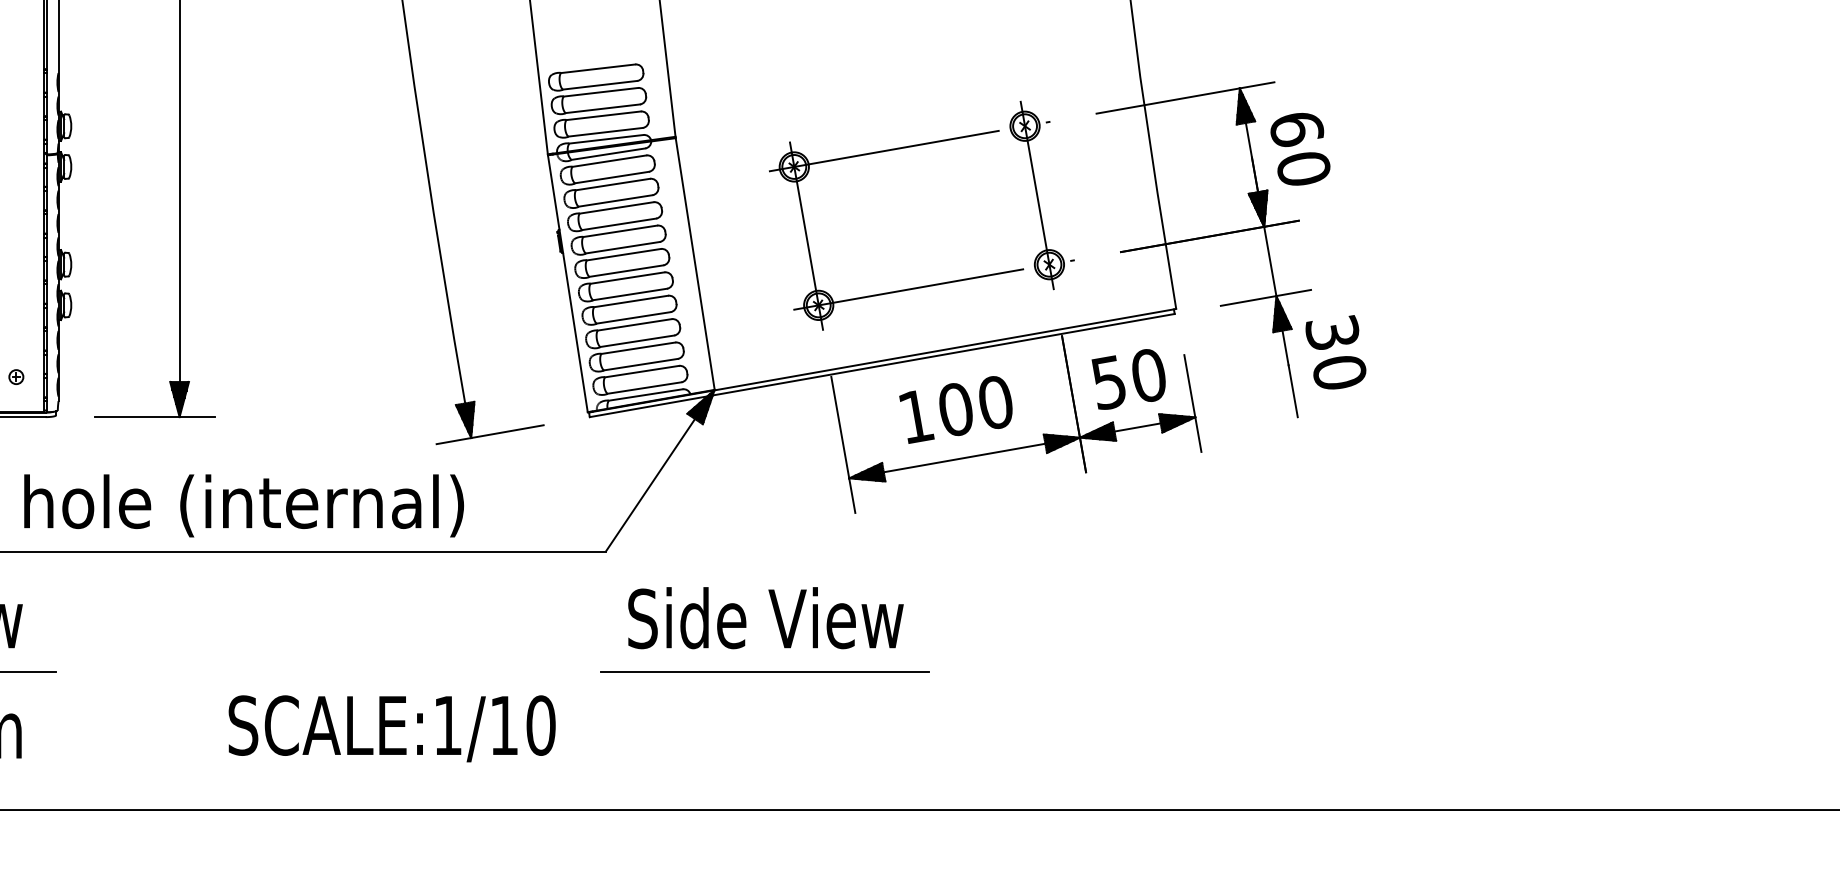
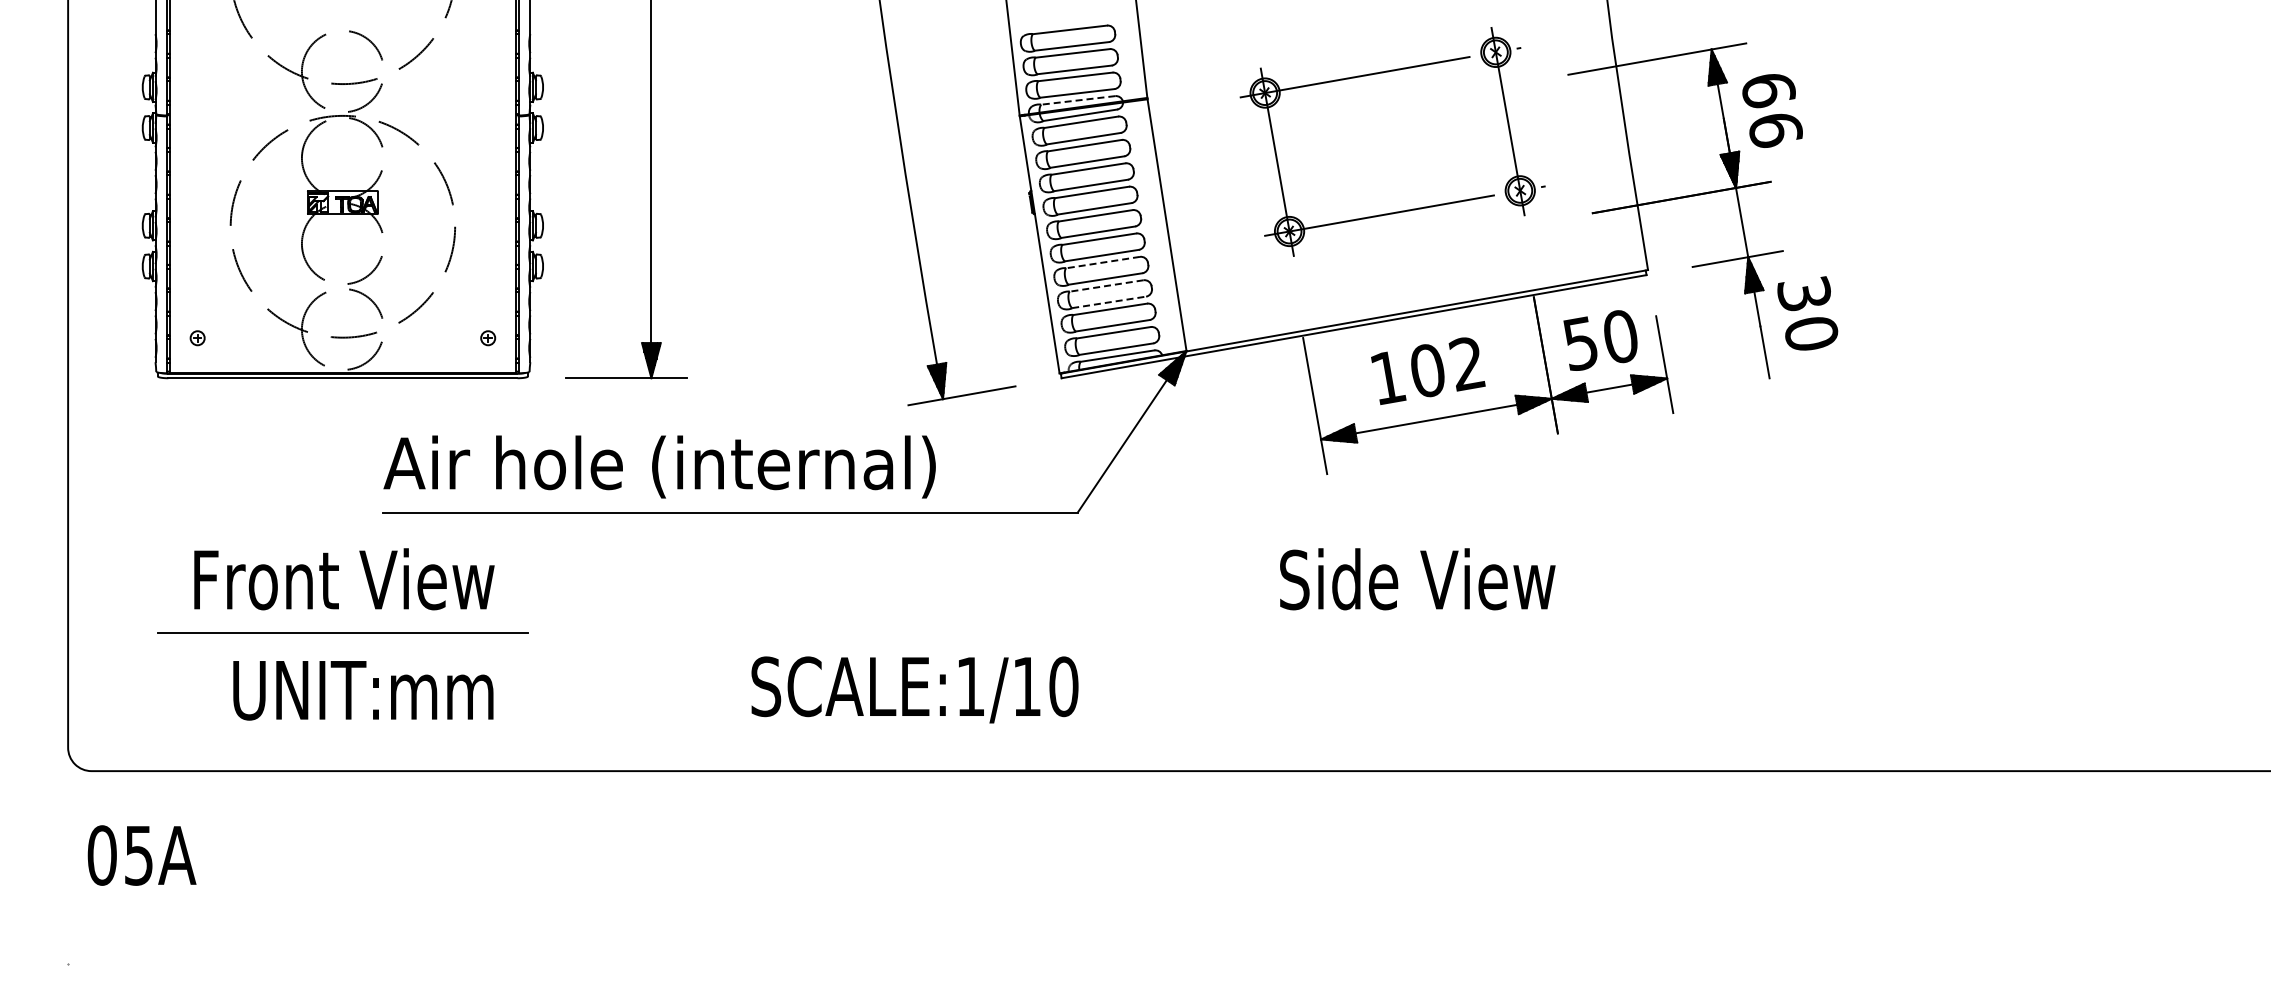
line: (605, 139) -> (1077, 100), solid -> dashed
part: (912, 147) -> (1383, 73), moved
text: (1303, 169) -> (1775, 130), 60 -> 66
line: (630, 301) -> (1102, 262), solid -> dashed
line: (634, 325) -> (1106, 286), solid -> dashed
line: (637, 341) -> (1109, 302), solid -> dashed
text: (994, 403) -> (1466, 364), 100 -> 102
text: (765, 618) -> (1417, 579), moved
line: (765, 671) -> (1237, 632), removed
text: (391, 728) -> (914, 689), moved

